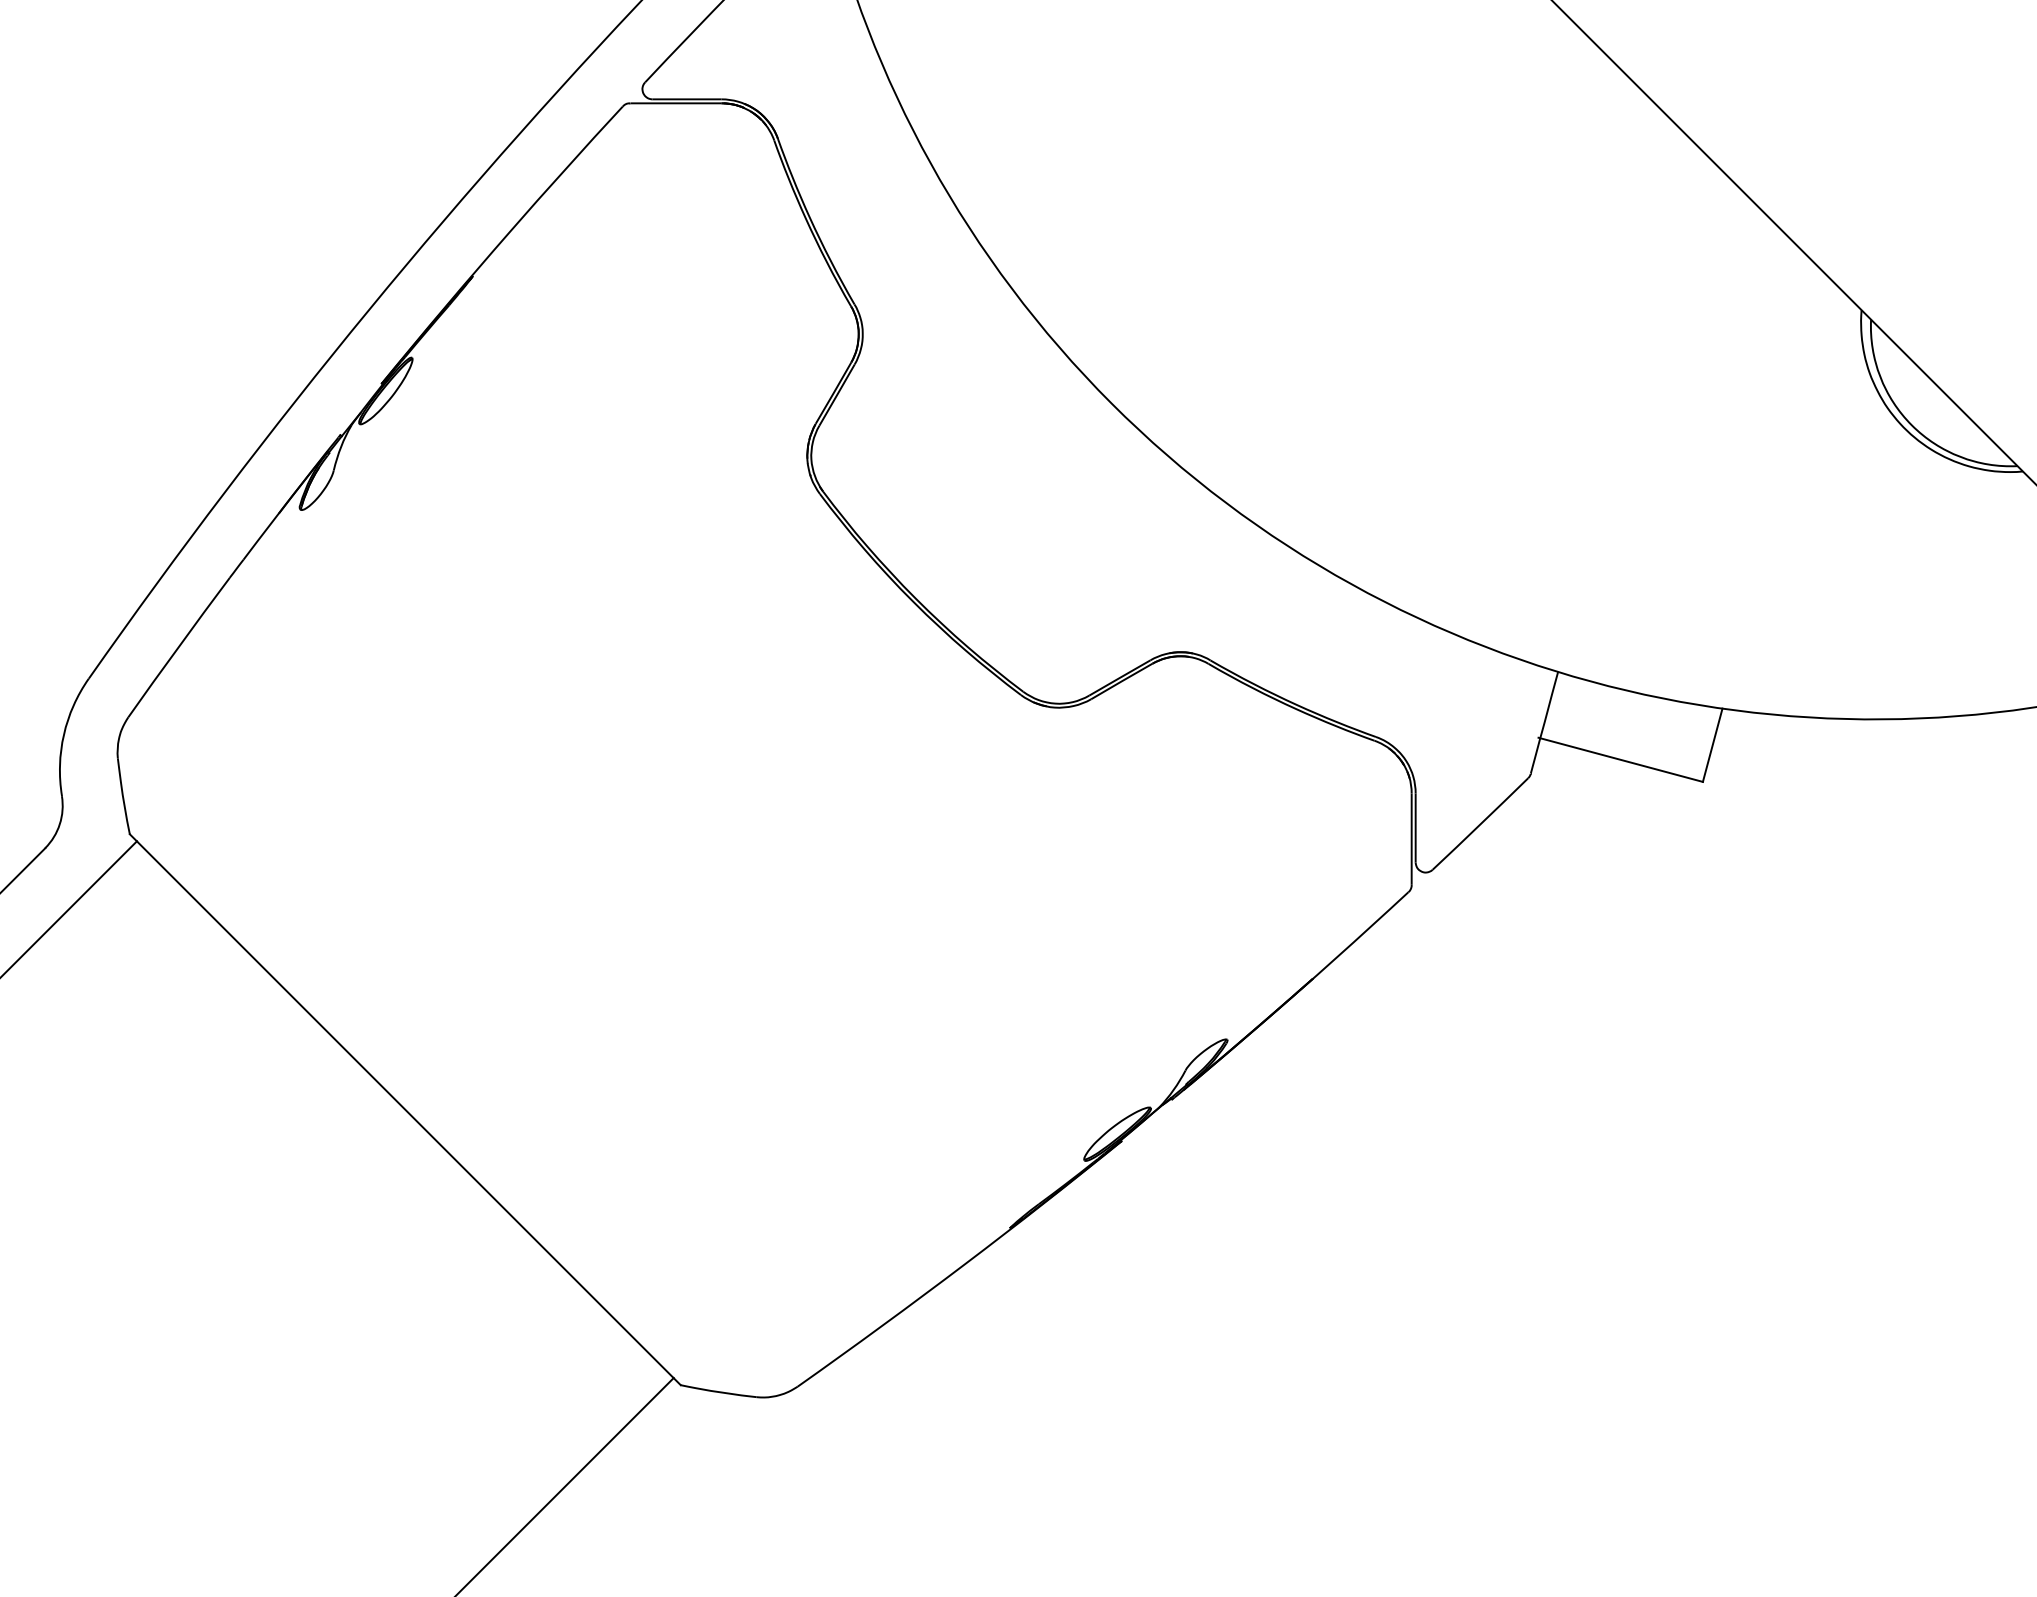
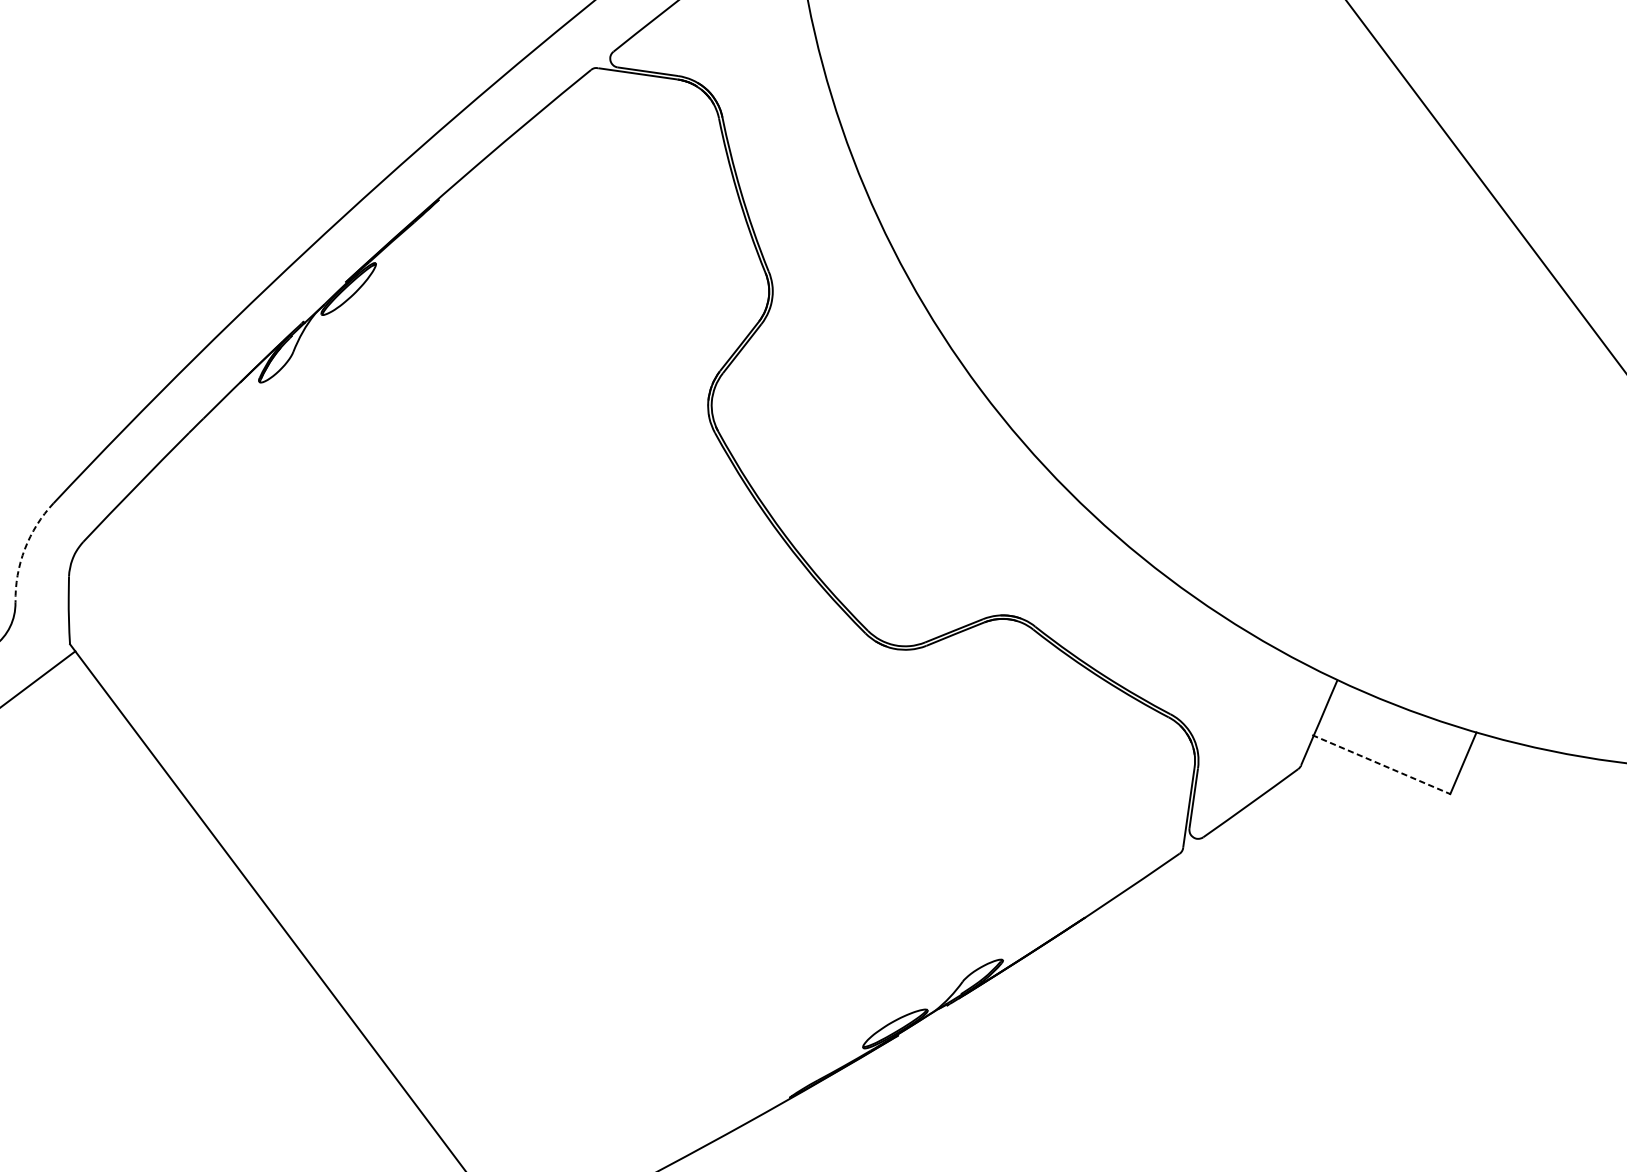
arc: (63, 734) -> (24, 548), solid -> dashed
line: (1621, 759) -> (1382, 764), solid -> dashed

